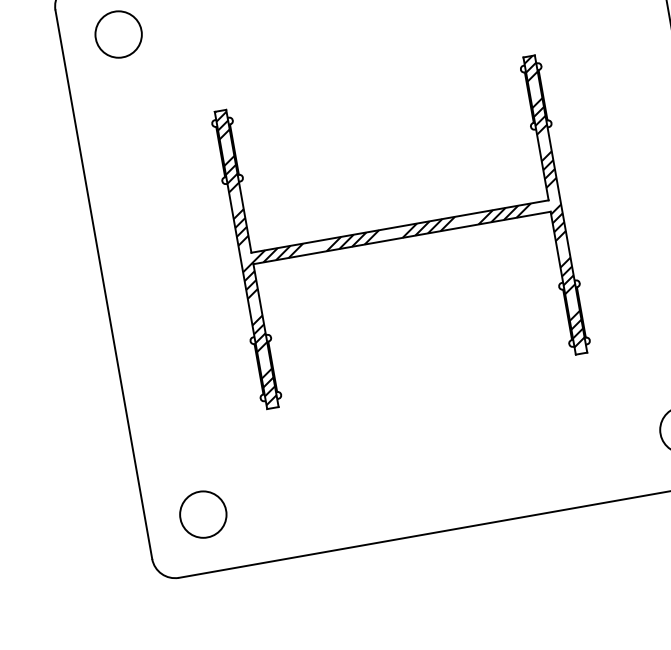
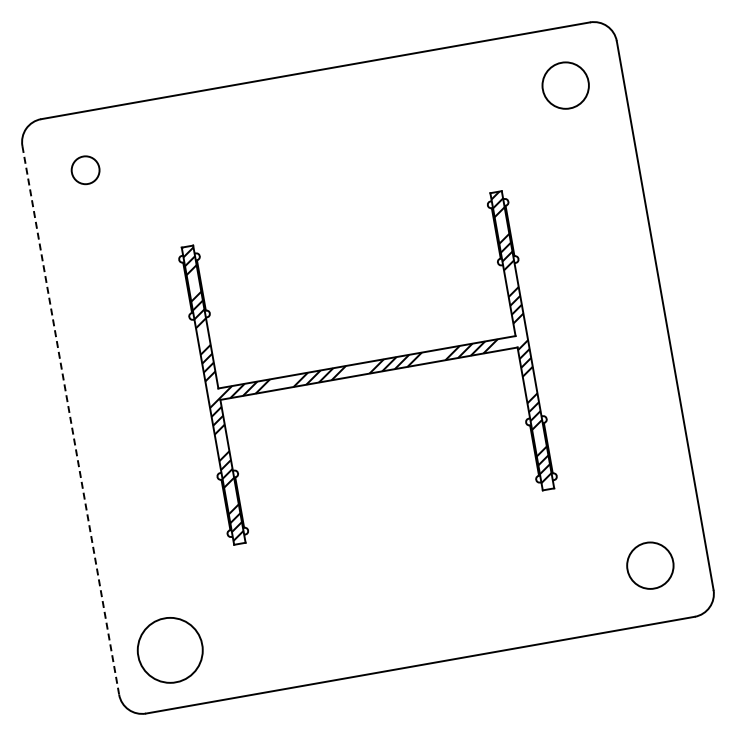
circle: (118, 34) -> (85, 170), size x0.6
line: (103, 284) -> (70, 420), solid -> dashed
circle: (203, 514) -> (170, 650), size x1.4

